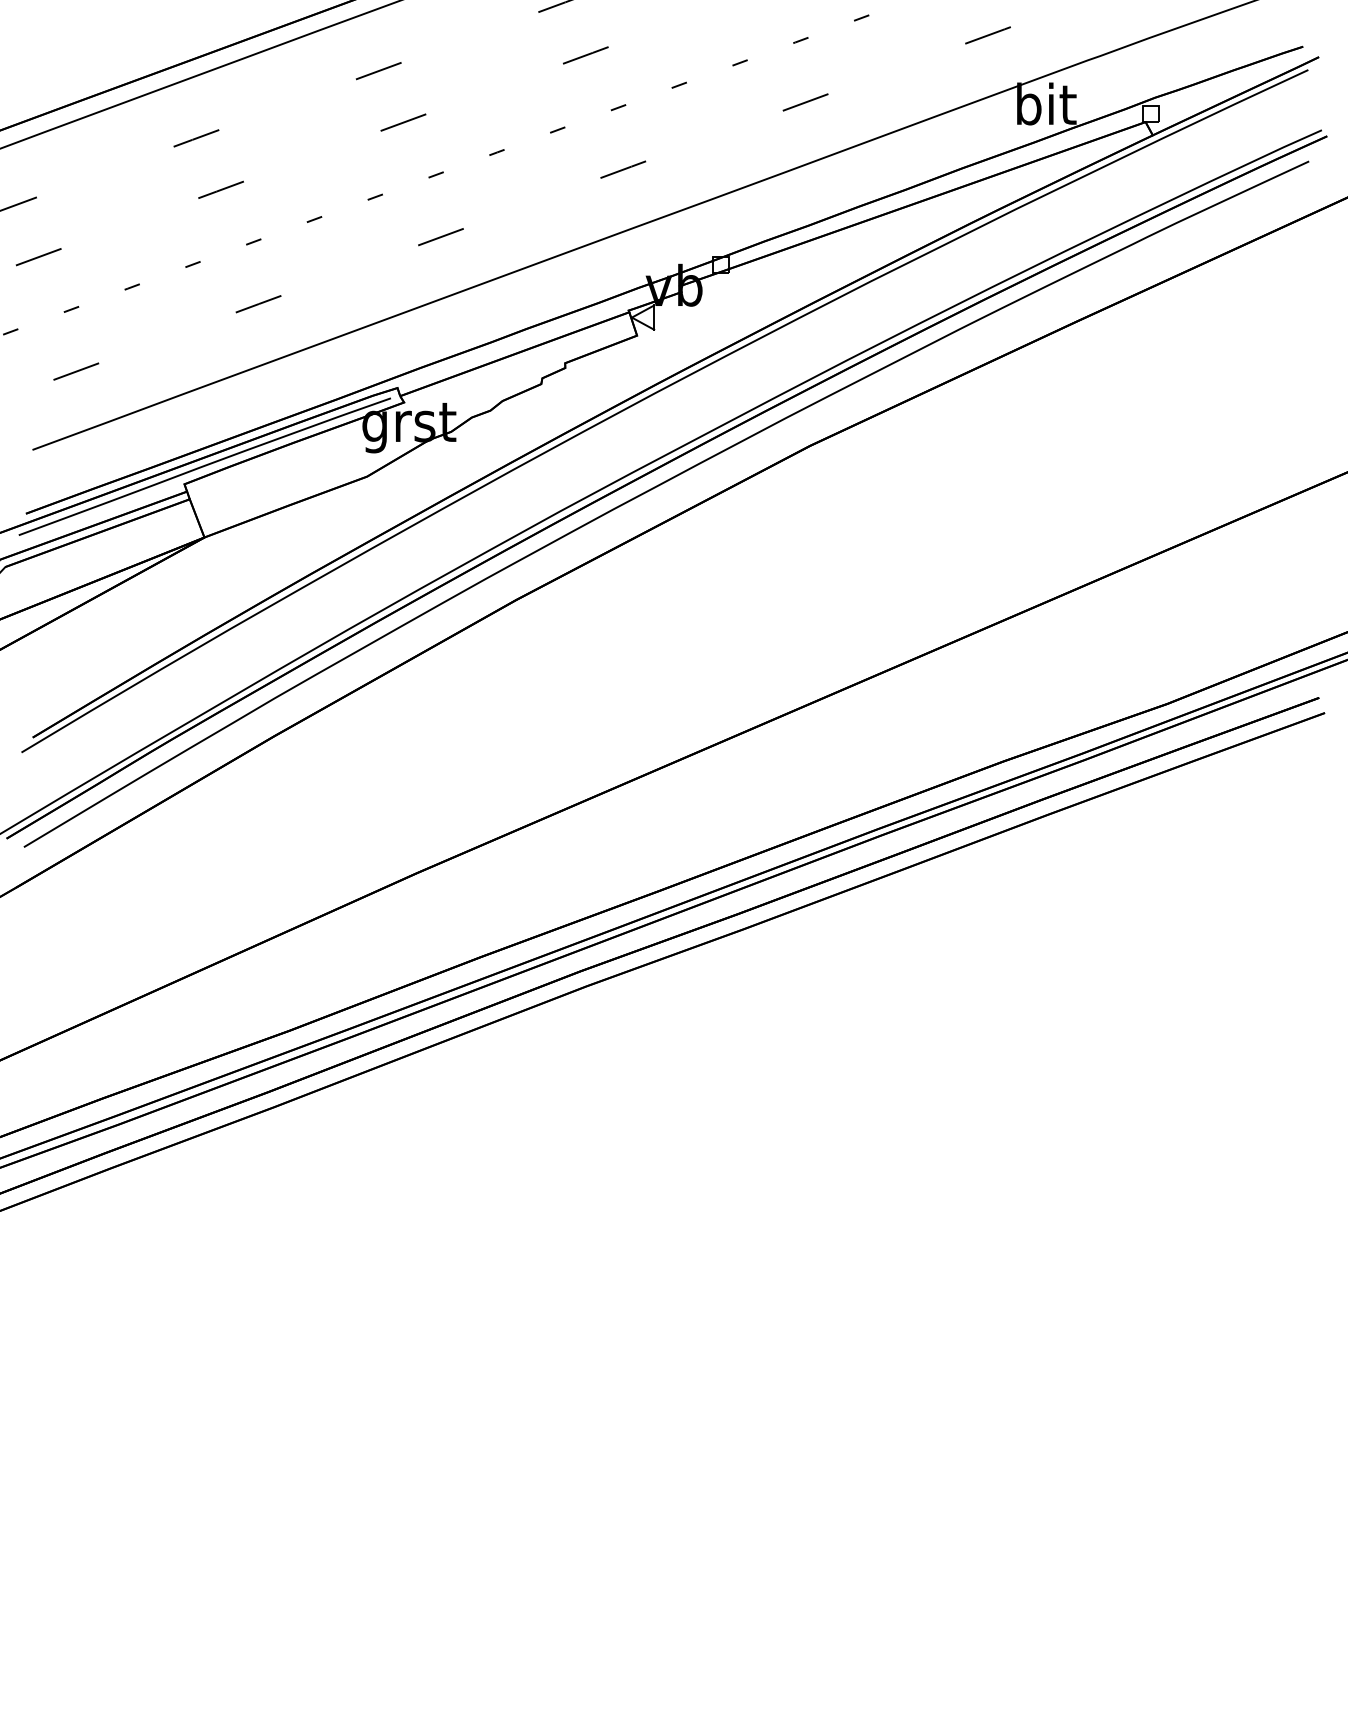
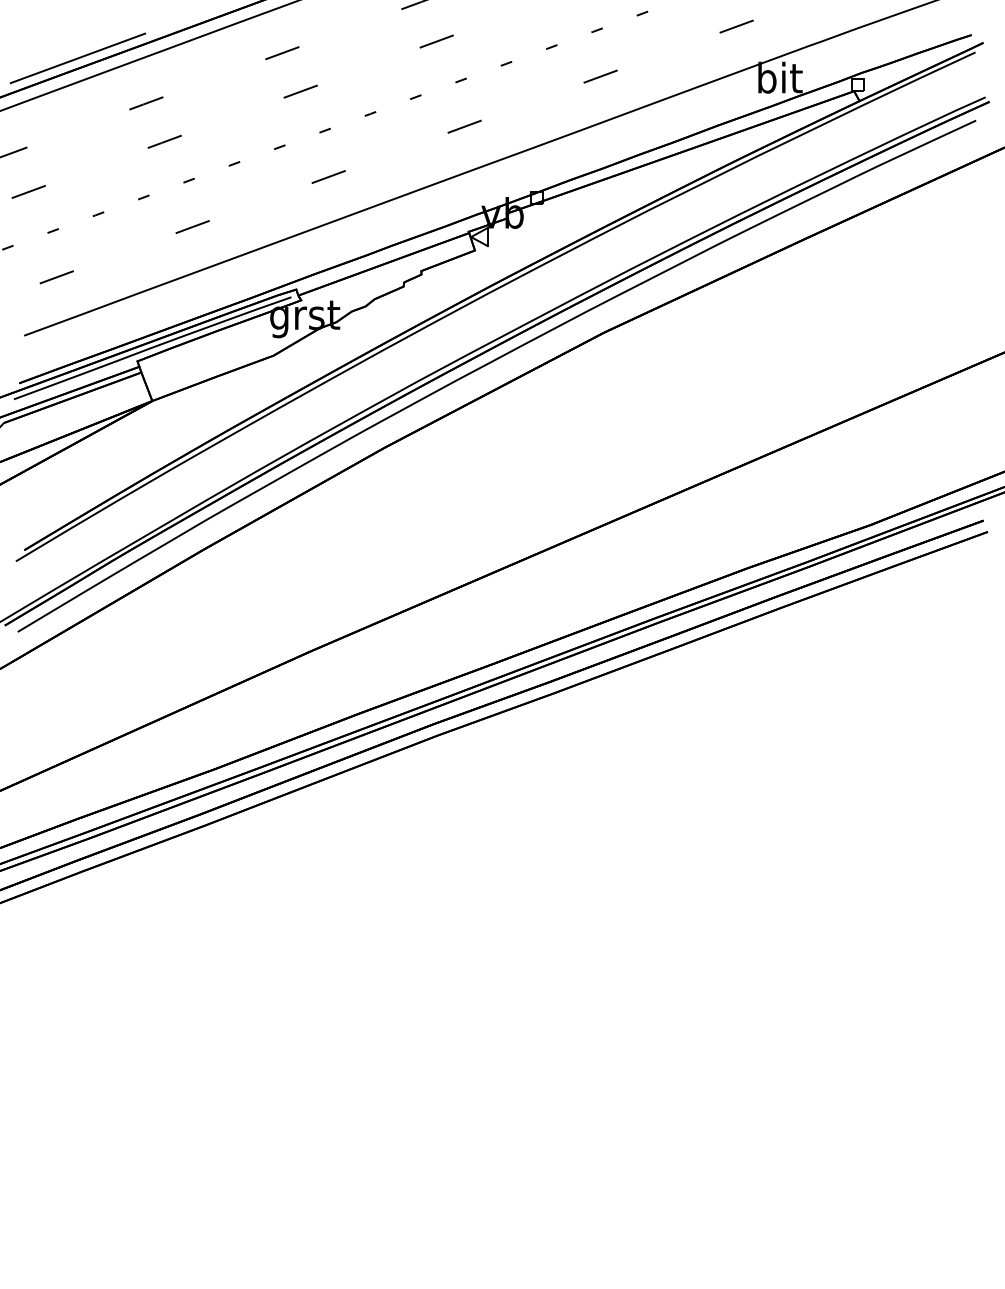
line: (104, 77) -> (77, 58), added

